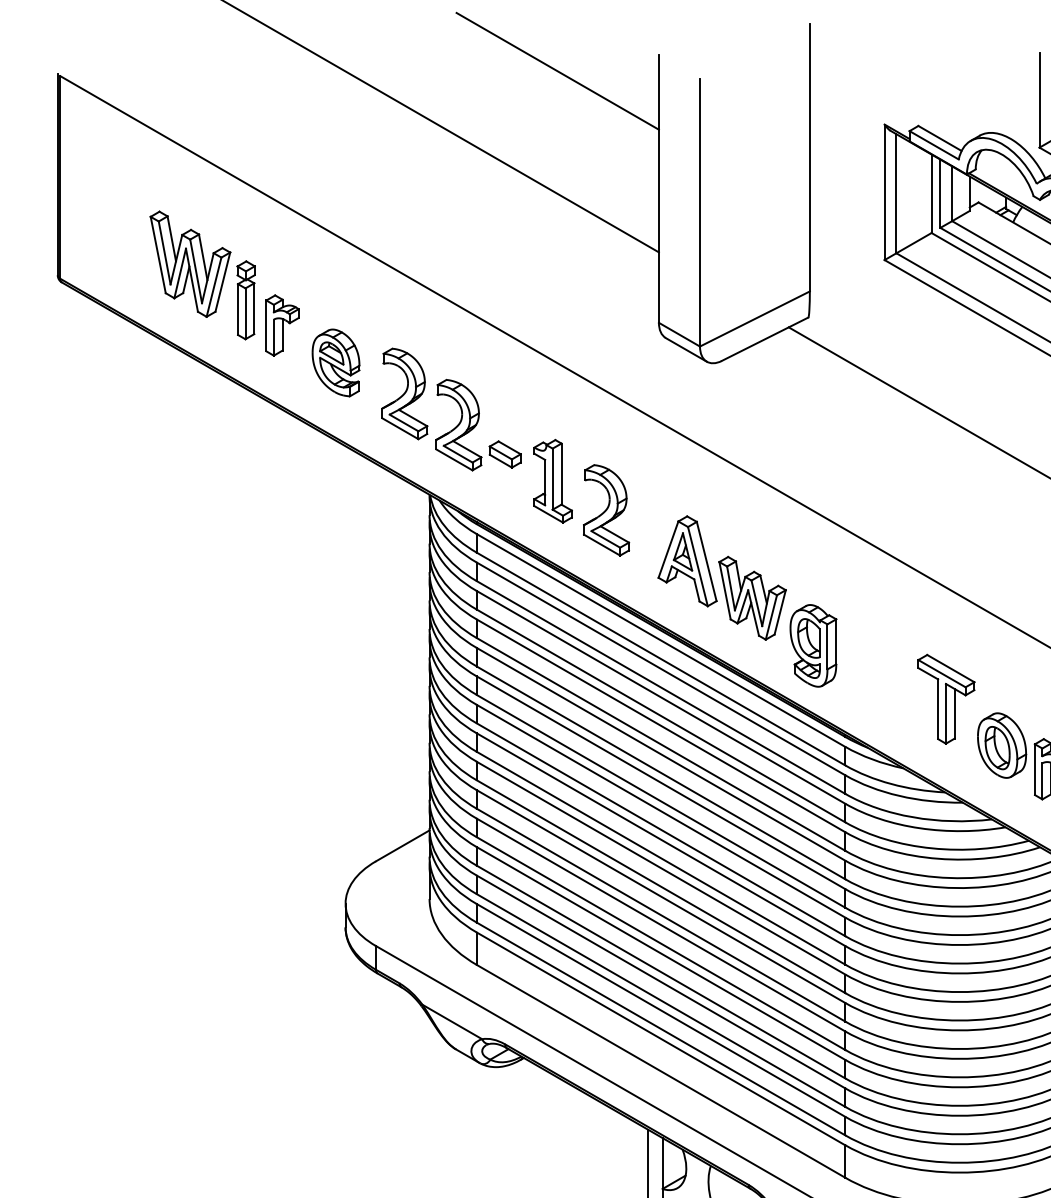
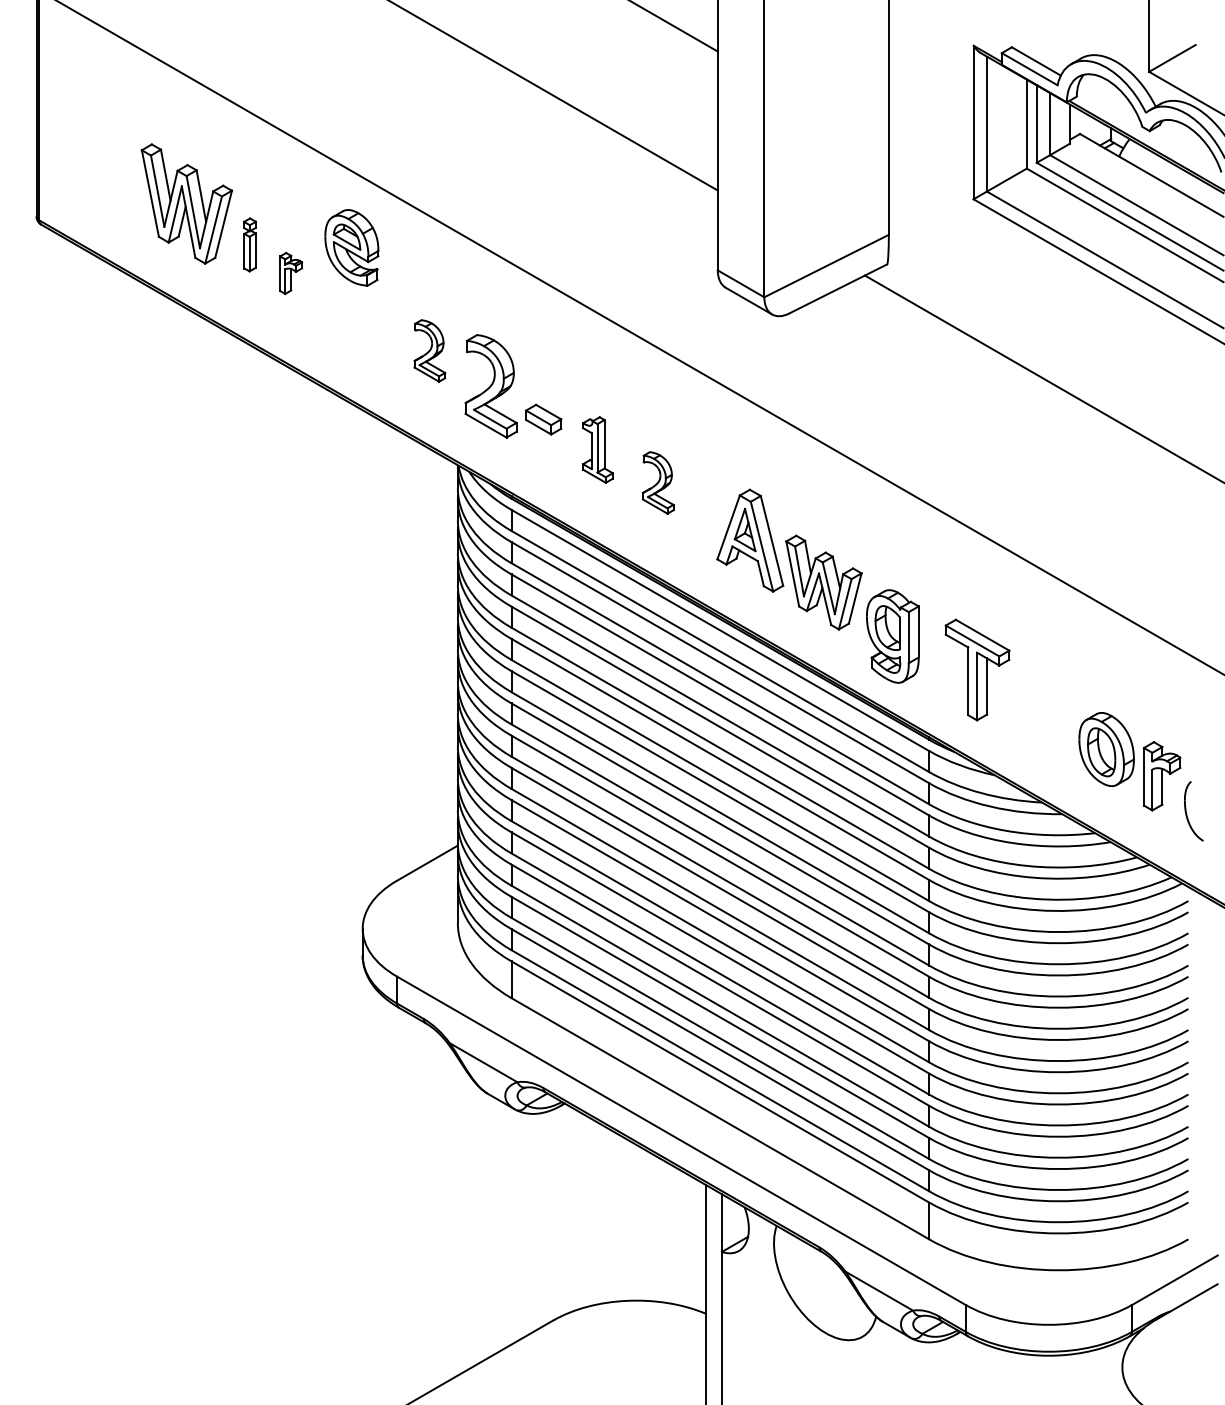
part: (245, 299) -> (249, 244), size x0.6
part: (281, 325) -> (290, 273), size x0.6
part: (335, 362) -> (351, 247), moved
part: (404, 393) -> (429, 350), size x0.6
part: (552, 480) -> (597, 449), size x0.7
part: (605, 509) -> (657, 482), size x0.6
part: (946, 698) -> (977, 669), moved

